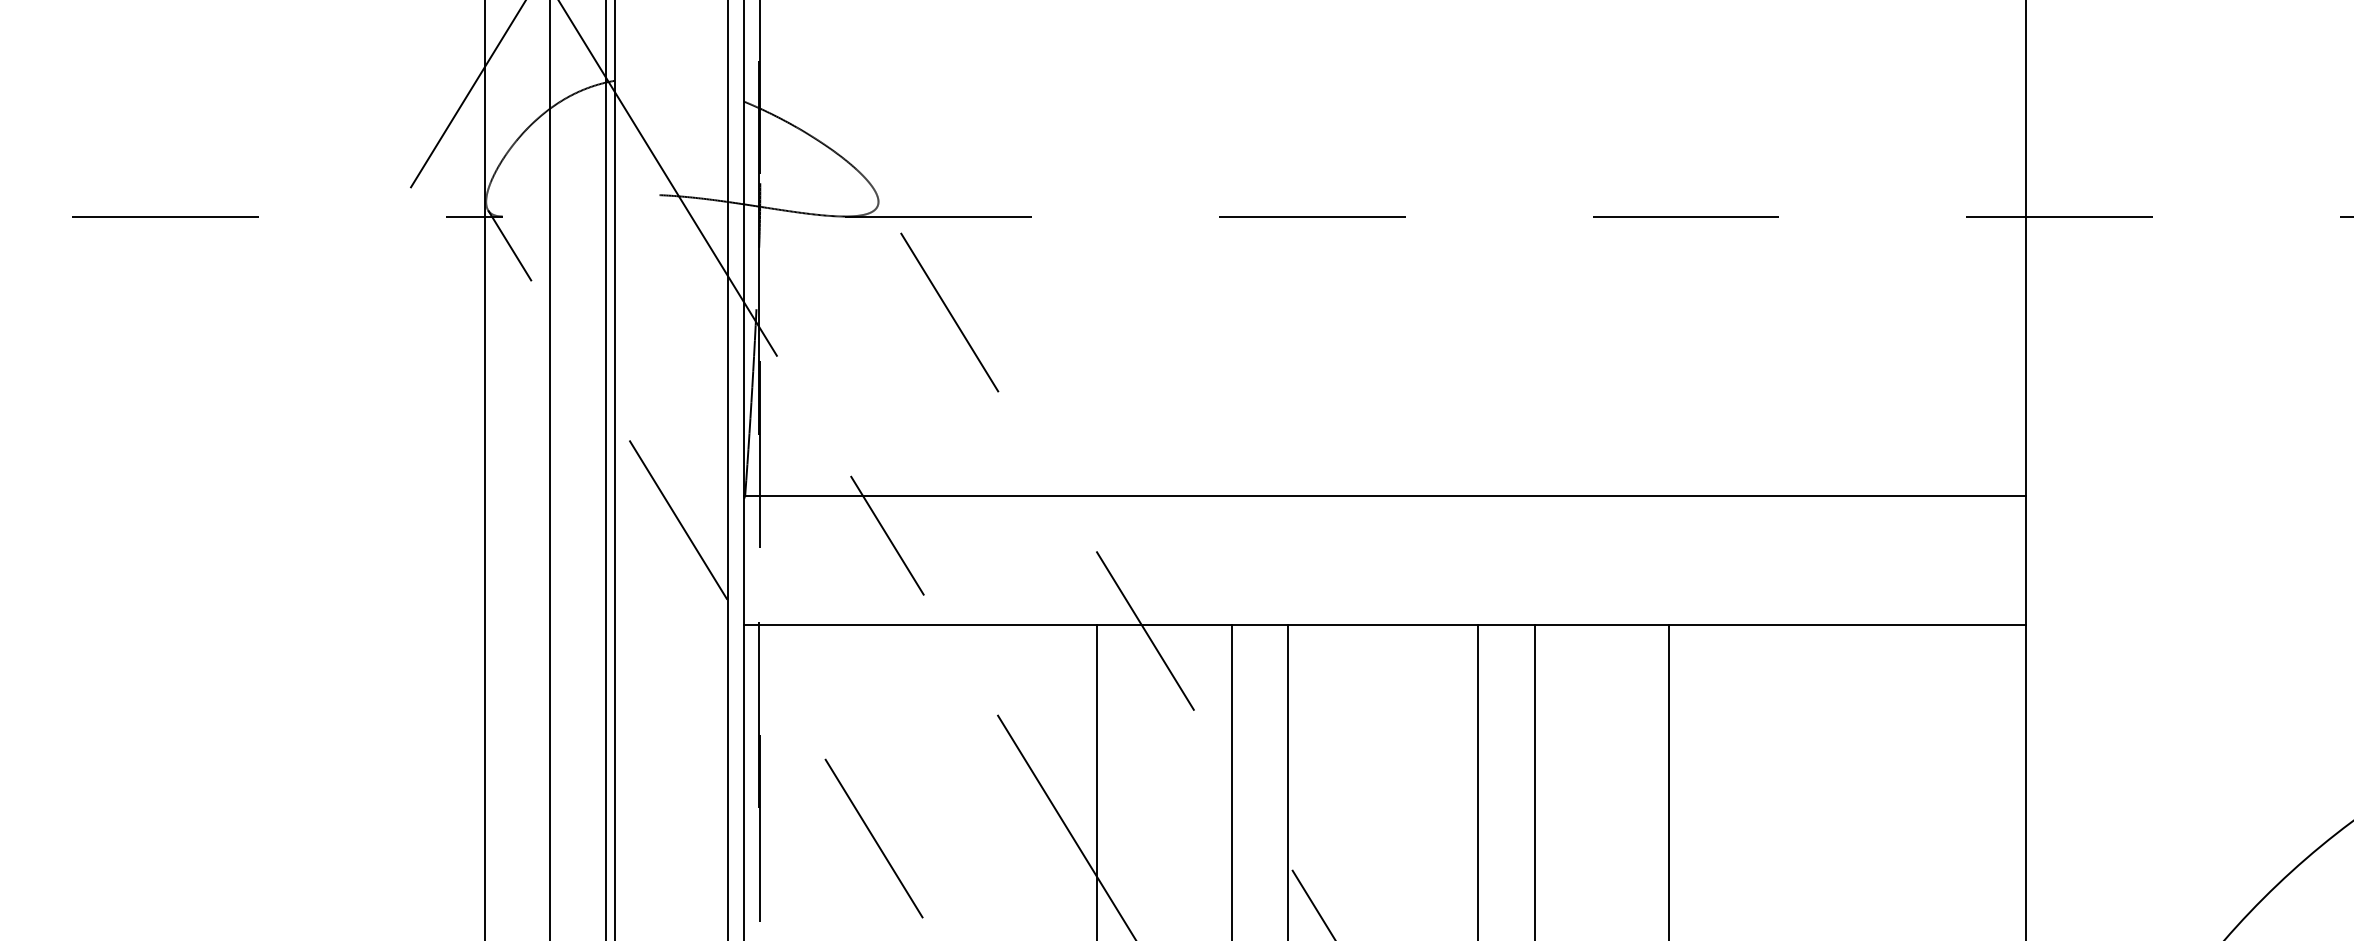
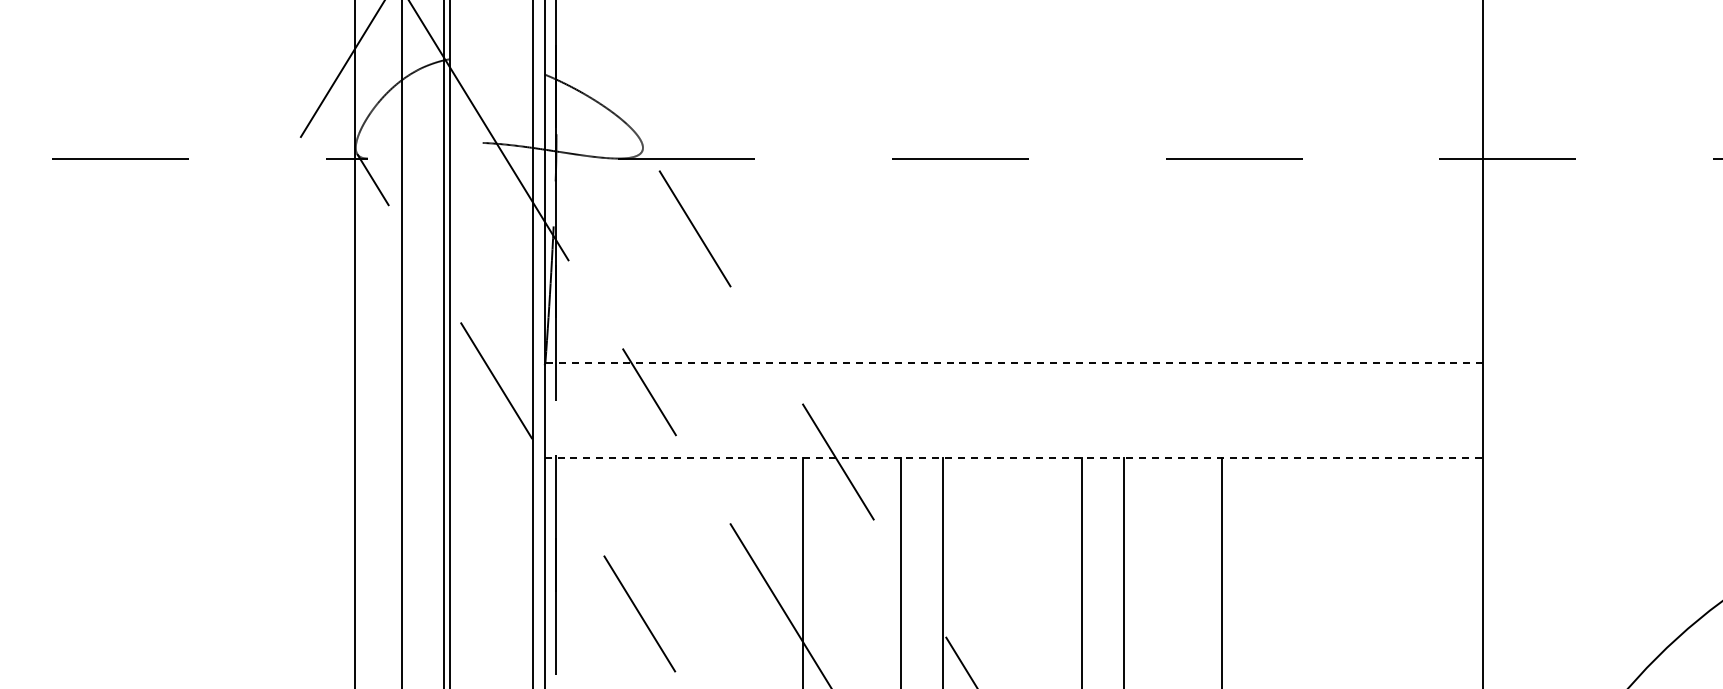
line: (1384, 495) -> (1013, 362), solid -> dashed
line: (1386, 624) -> (1014, 457), solid -> dashed

